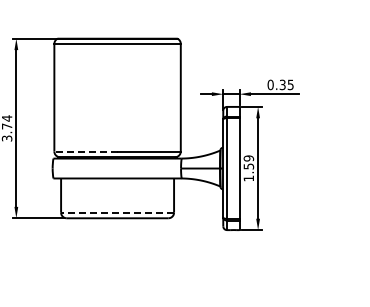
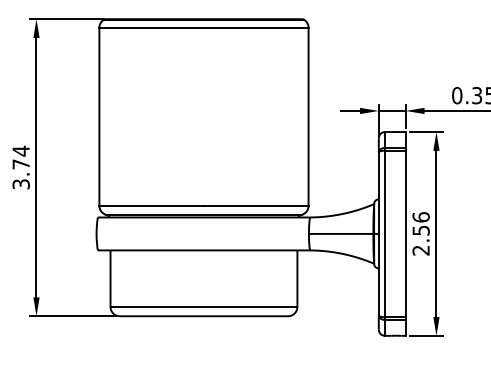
line: (85, 151) -> (150, 205), dashed -> solid
text: (248, 168) -> (420, 233), 1.59 -> 2.56
line: (117, 212) -> (203, 306), dashed -> solid

